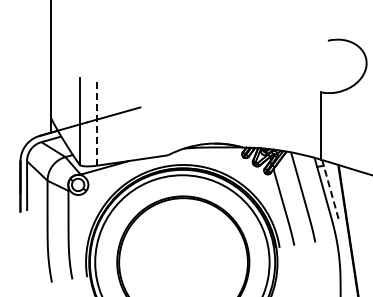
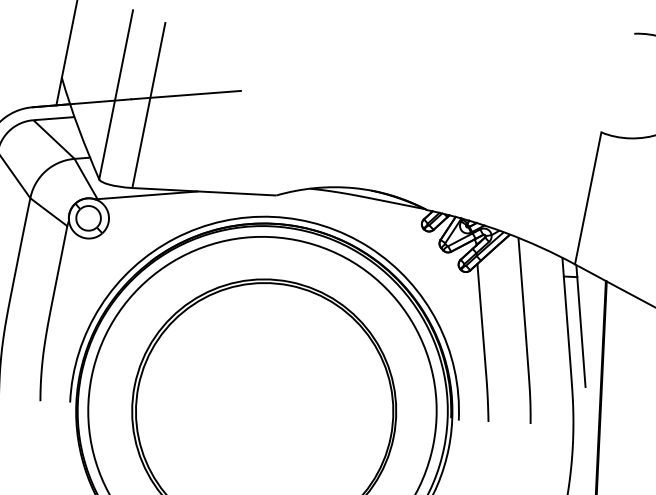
line: (96, 123) -> (148, 105), dashed -> solid
line: (331, 192) -> (581, 332), dashed -> solid

